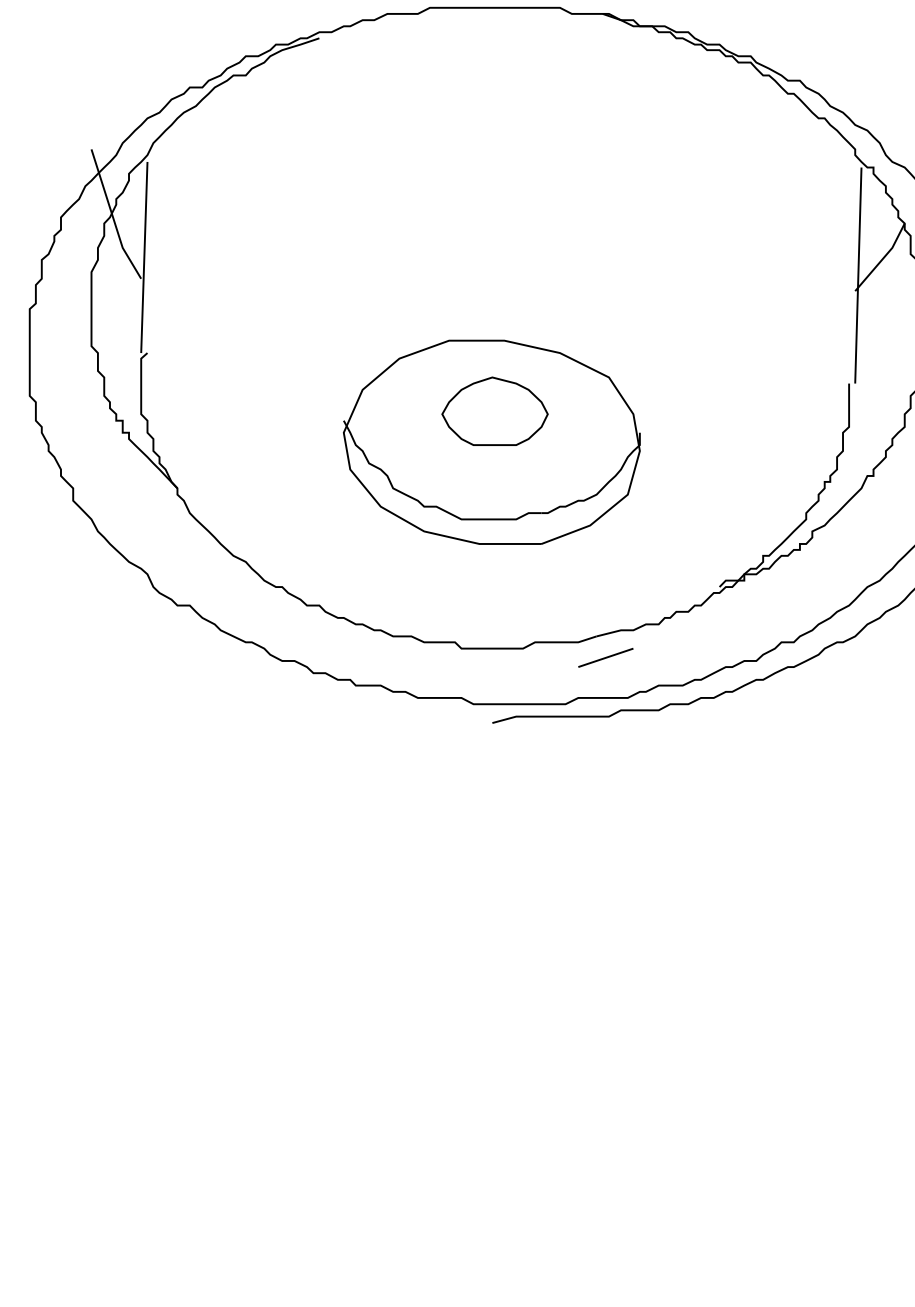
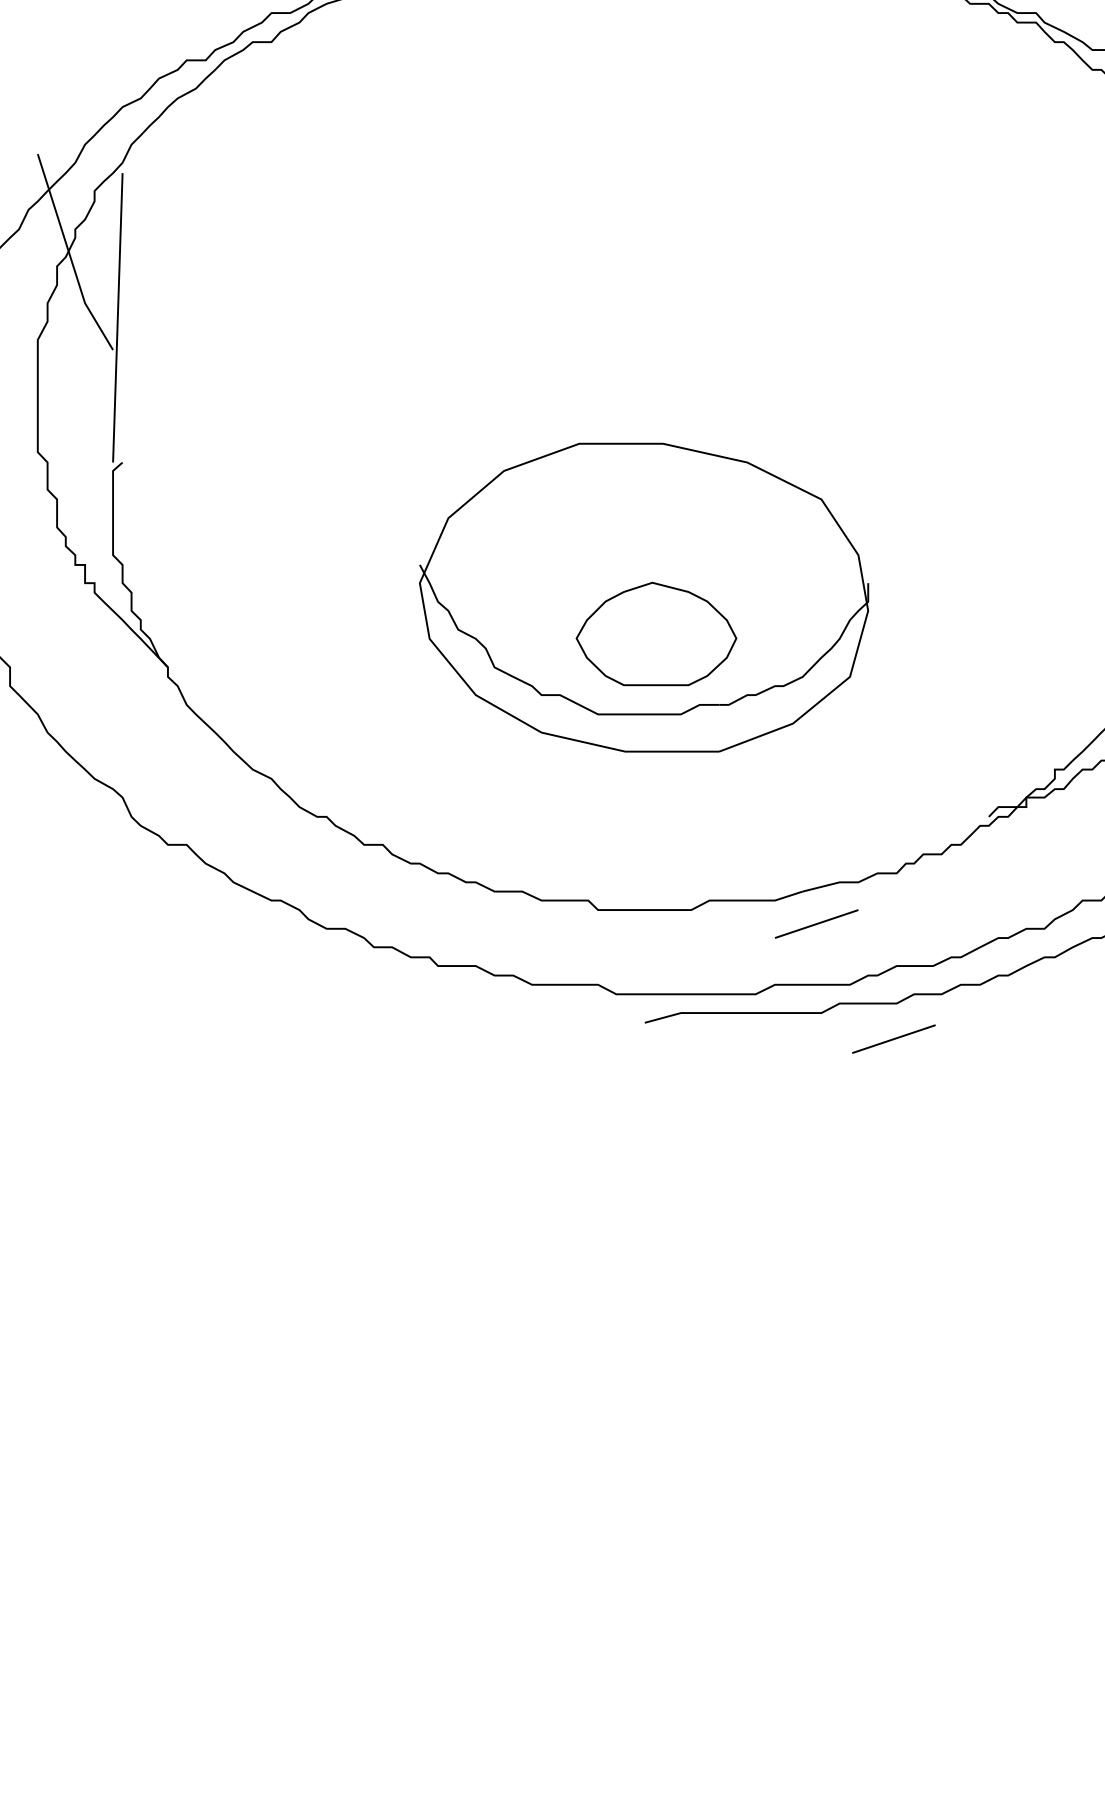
part: (494, 410) -> (655, 632), moved
line: (656, 733) -> (893, 1038), added

